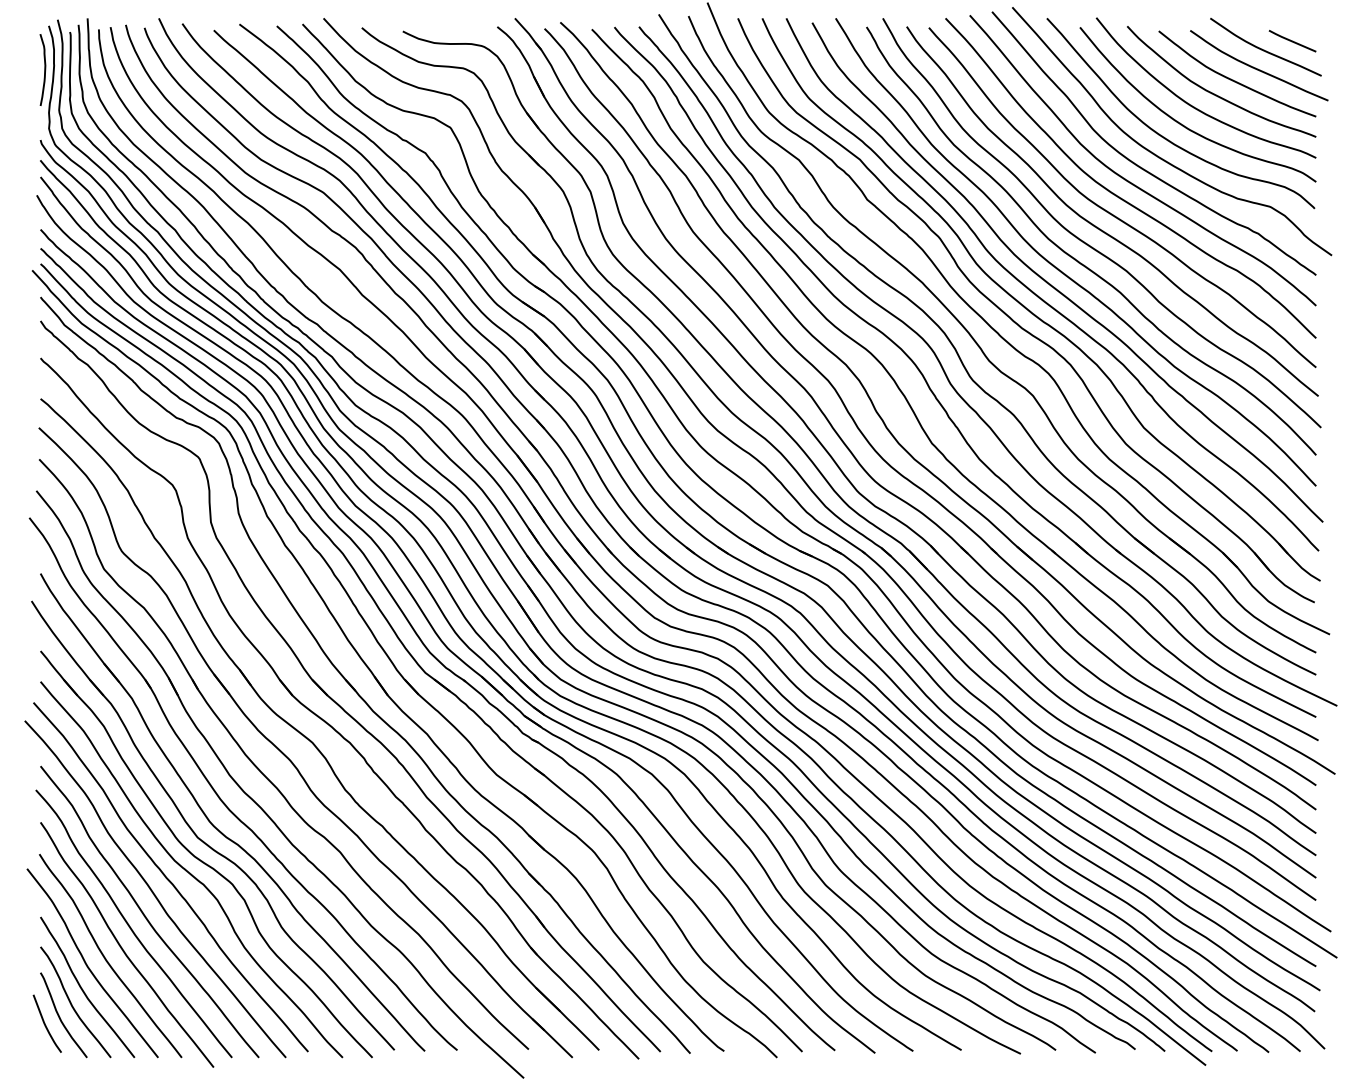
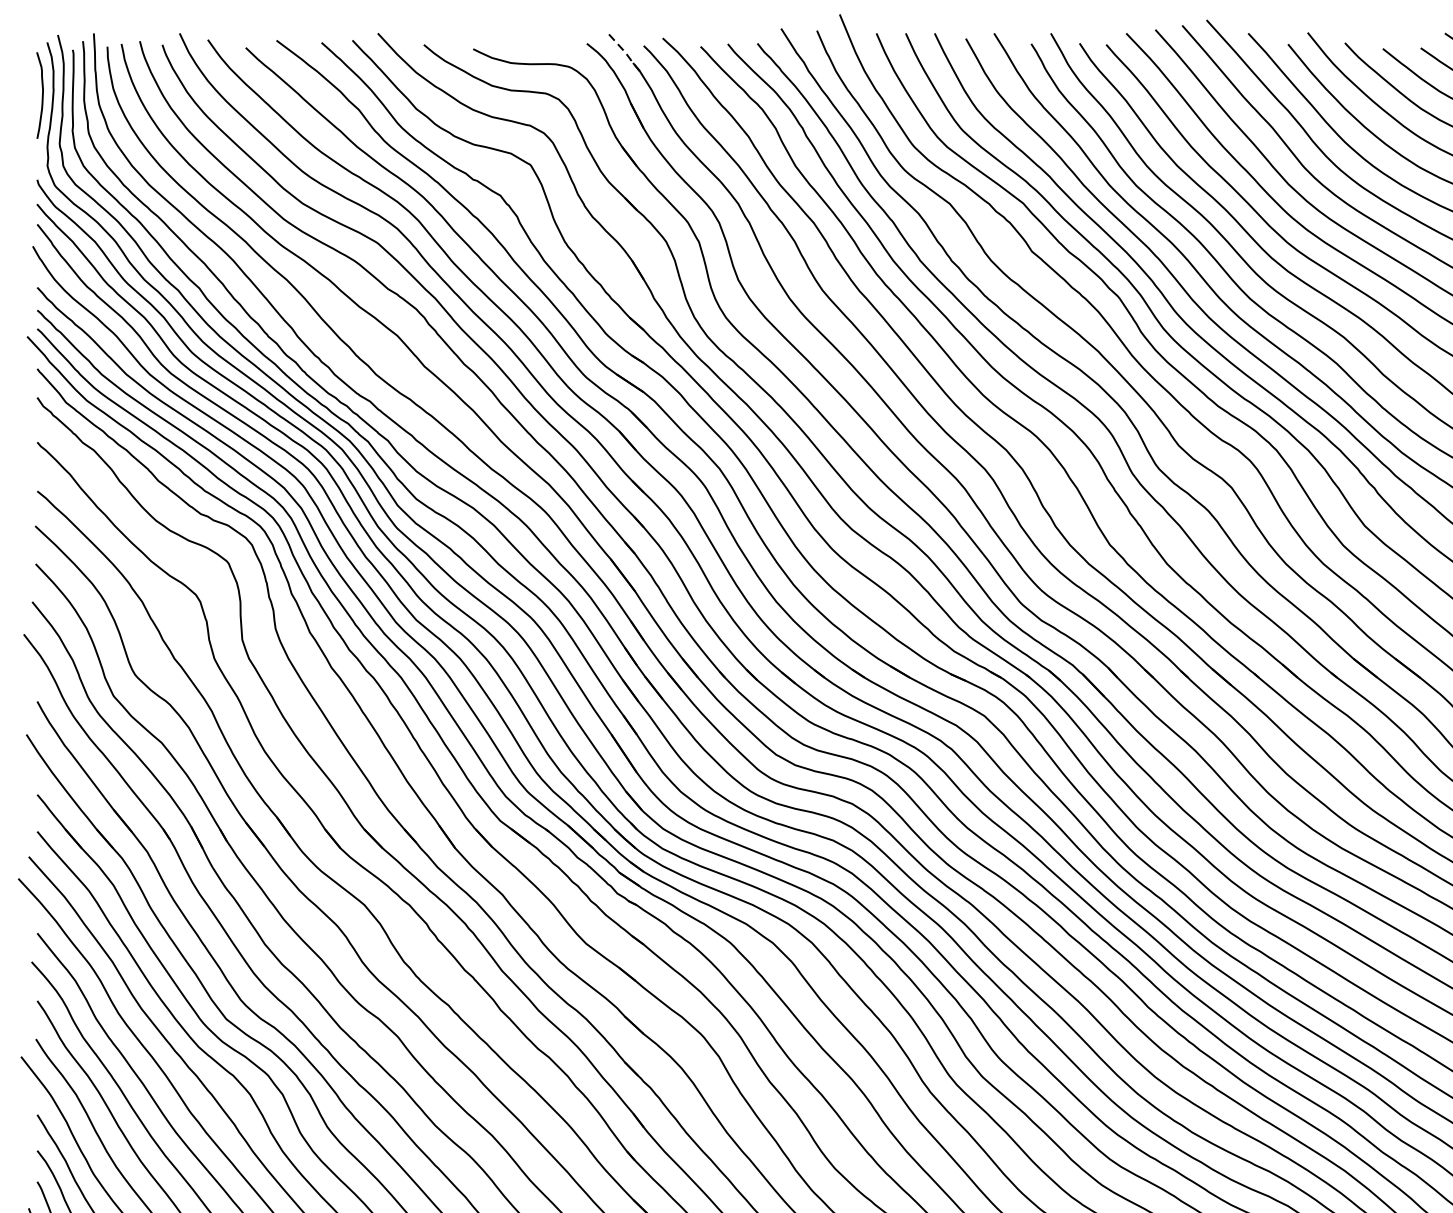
line: (529, 34) -> (625, 52), solid -> dashed

